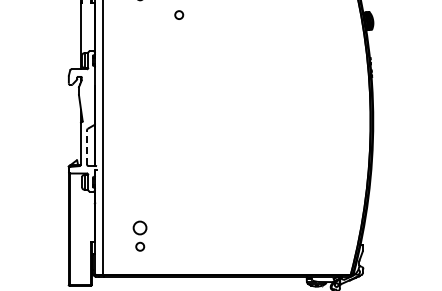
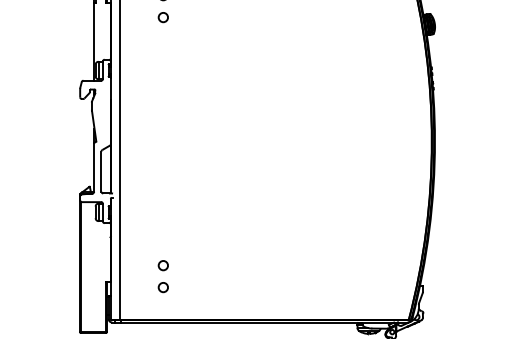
circle: (179, 14) -> (163, 16), moved
line: (87, 146) -> (101, 170), dashed -> solid
circle: (140, 227) -> (163, 265), size x0.62

